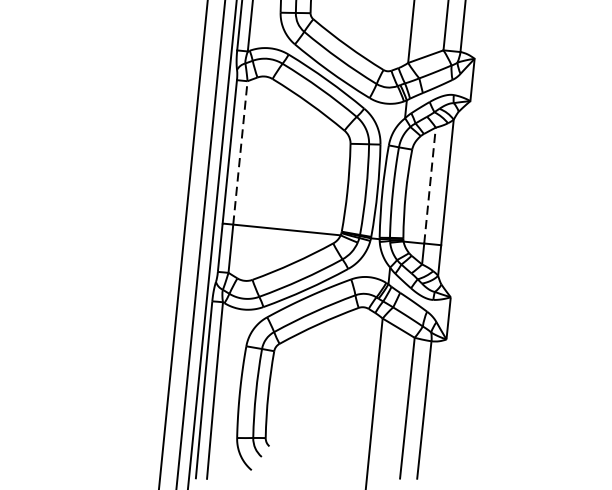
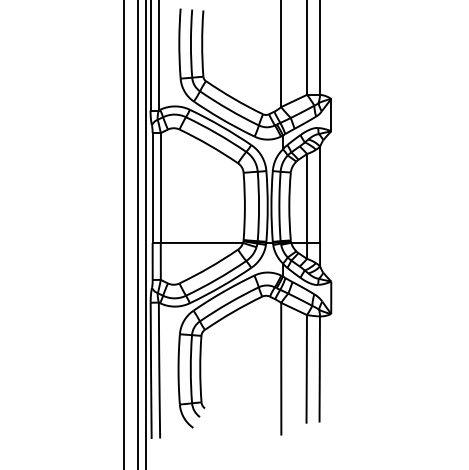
line: (240, 153) -> (160, 188), dashed -> solid
line: (430, 184) -> (307, 197), dashed -> solid

